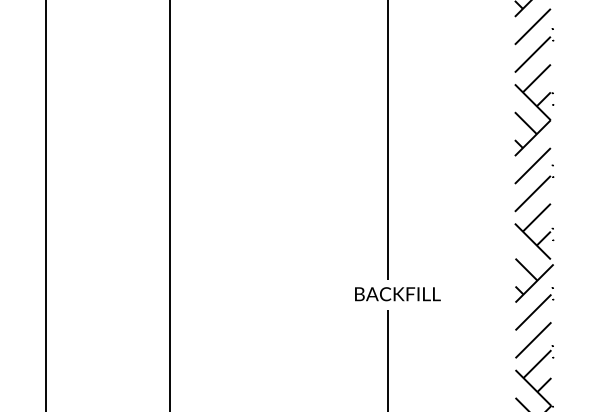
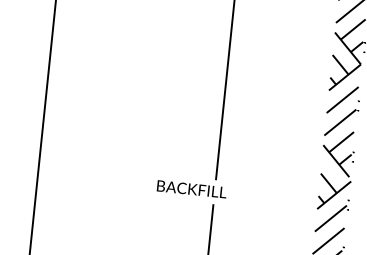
text: (397, 294) -> (191, 189), moved

